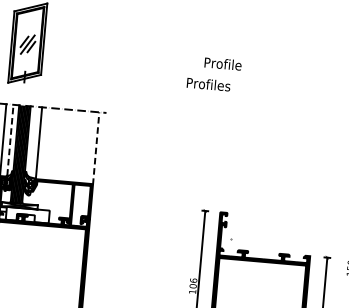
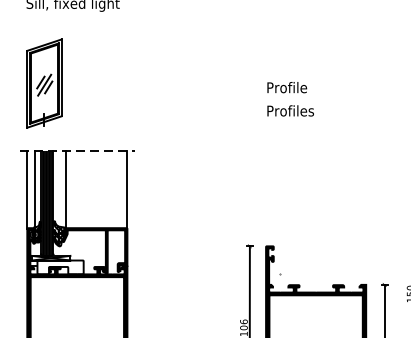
text: (223, 63) -> (287, 87), moved
text: (208, 84) -> (290, 110), moved
line: (10, 139) -> (35, 188), dashed -> solid
line: (96, 148) -> (127, 189), dashed -> solid

